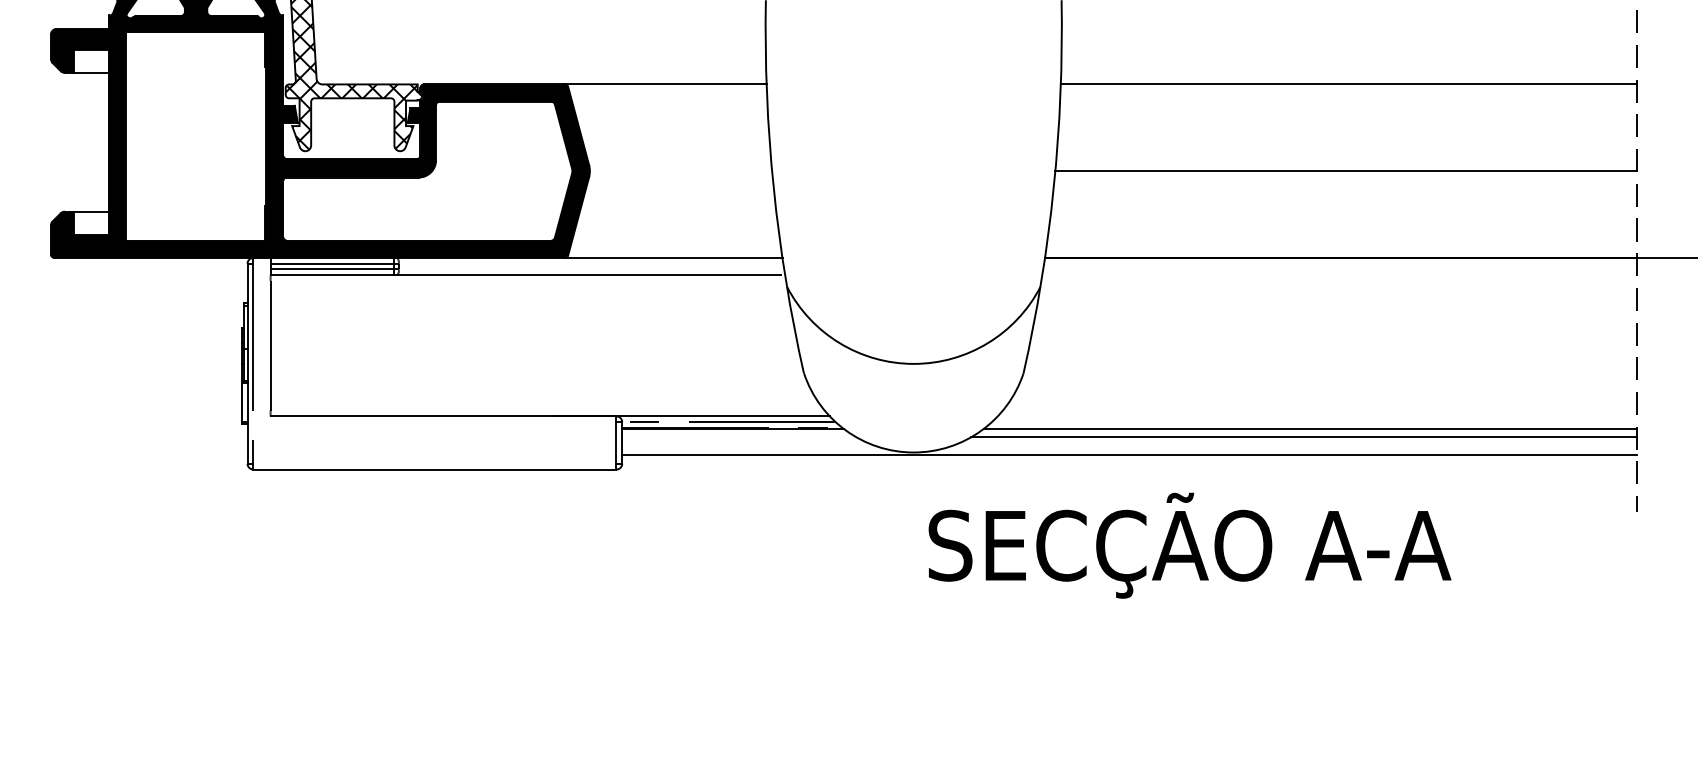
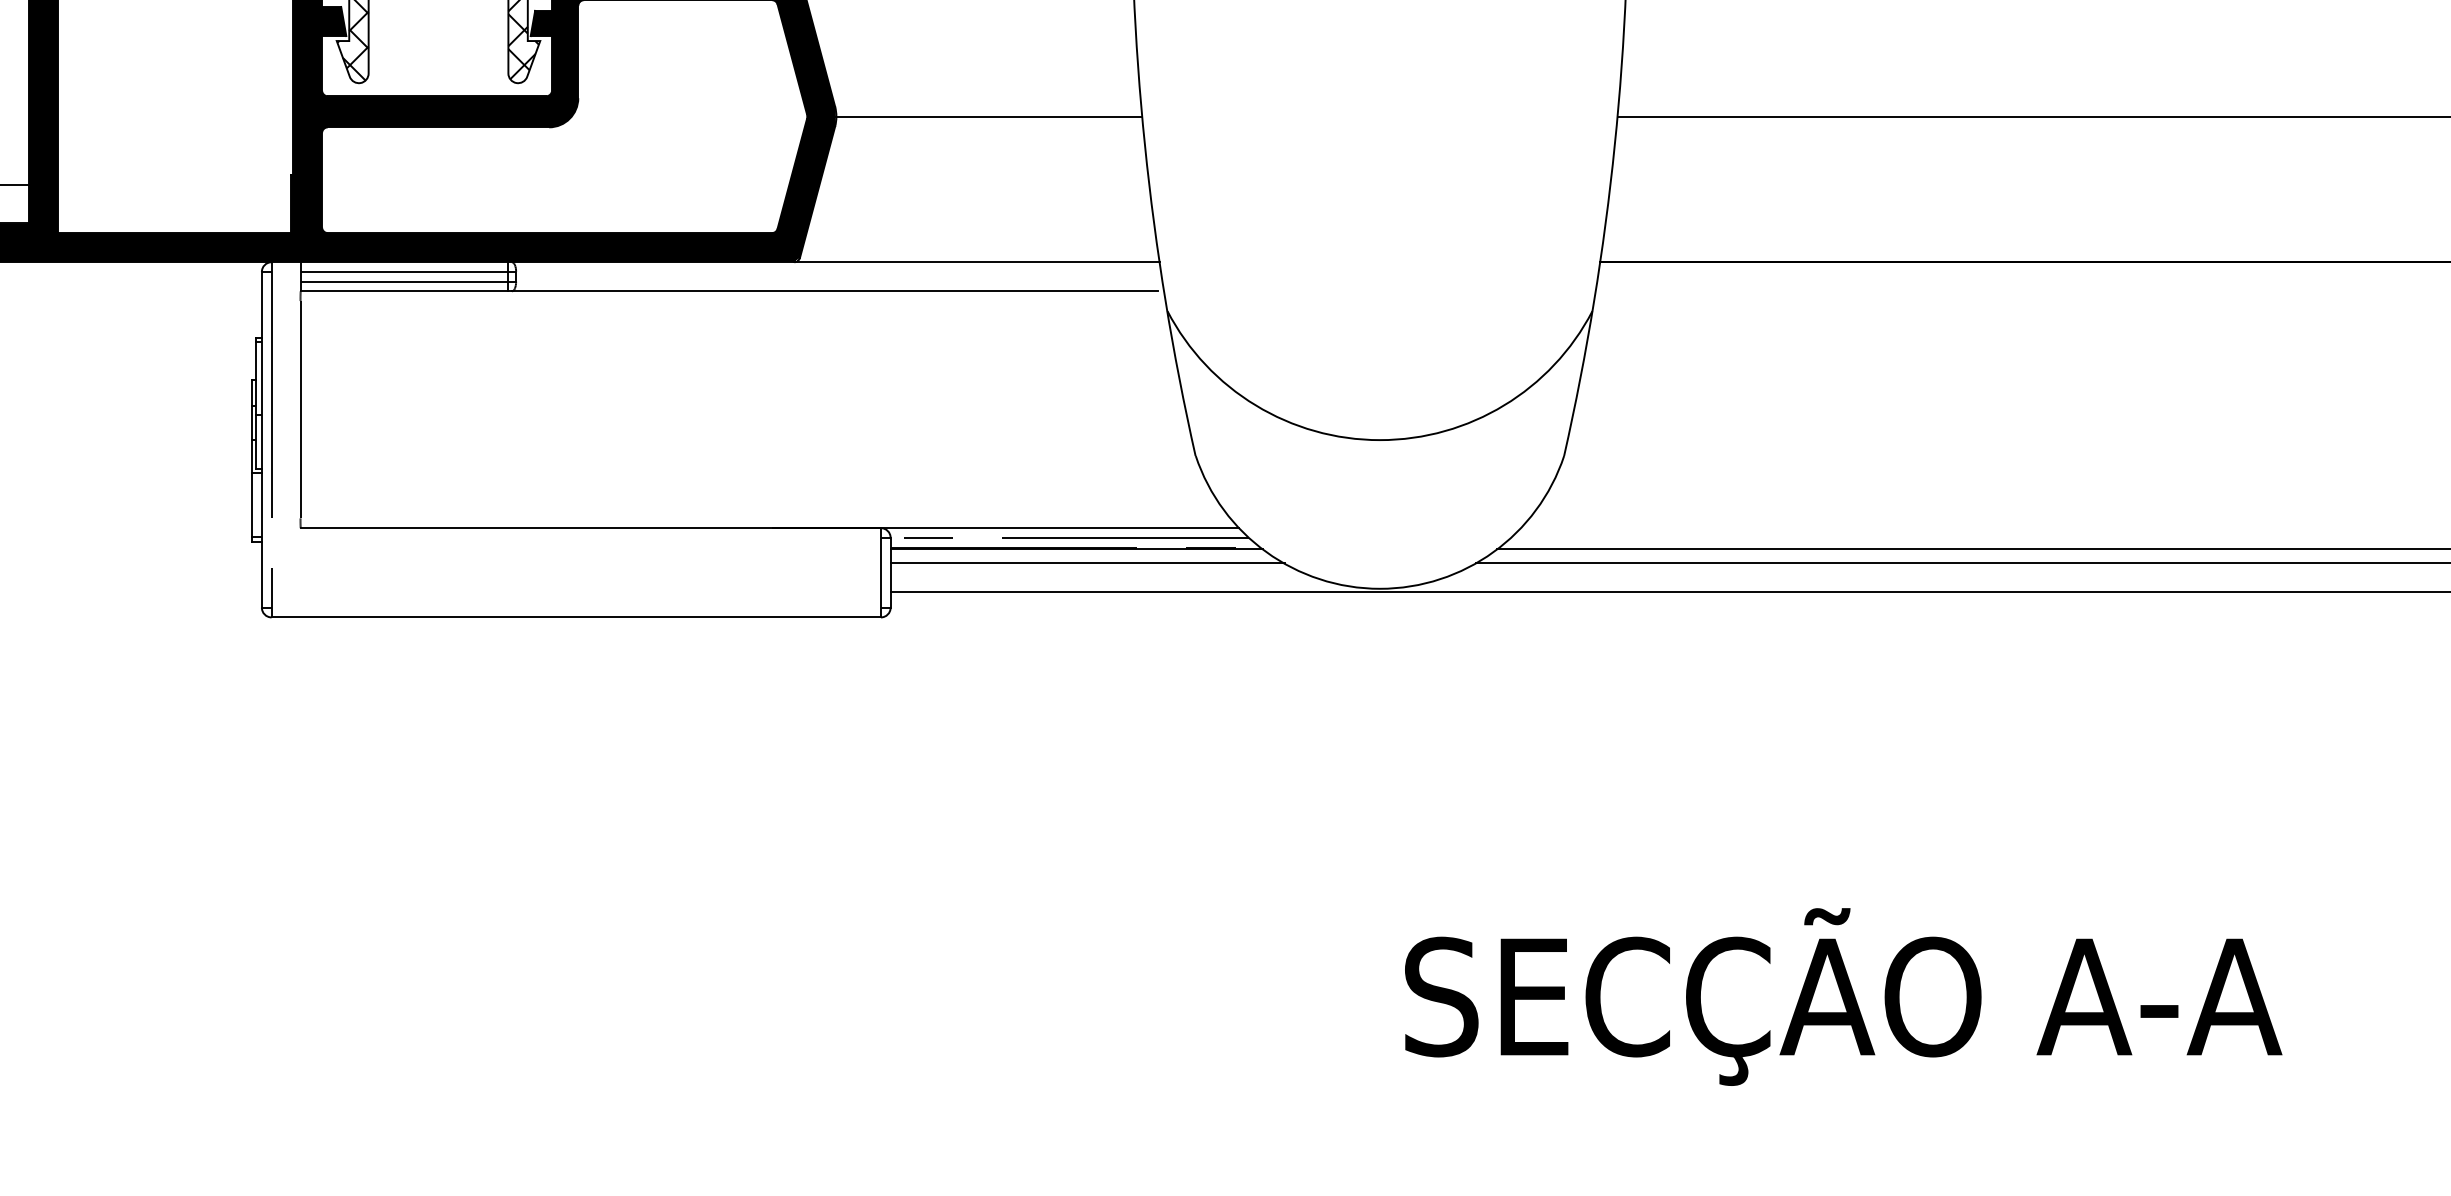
line: (680, 171) -> (988, 117), added
line: (739, 437) -> (1087, 563), added
text: (1189, 545) -> (1842, 996), moved

